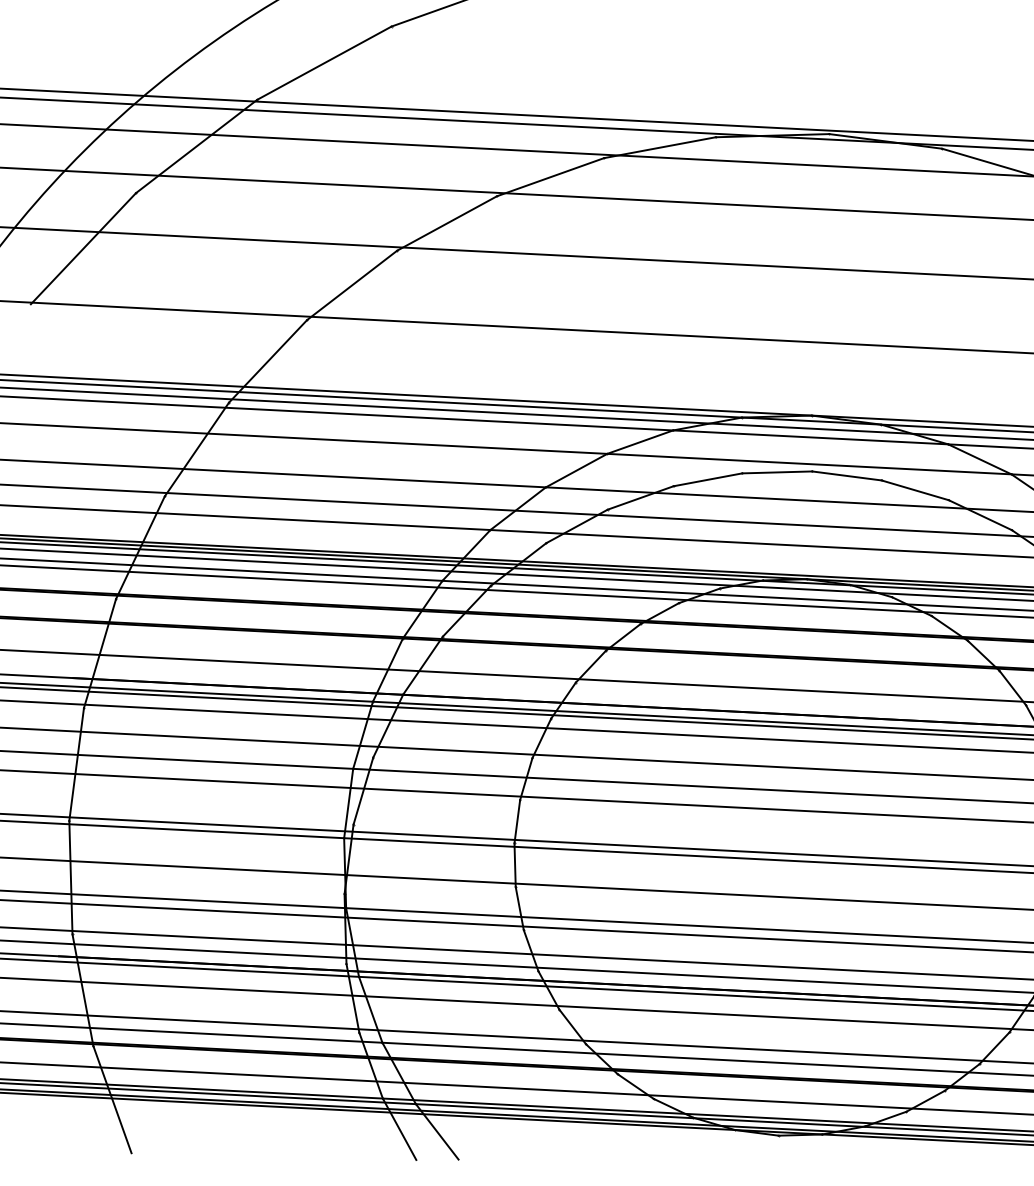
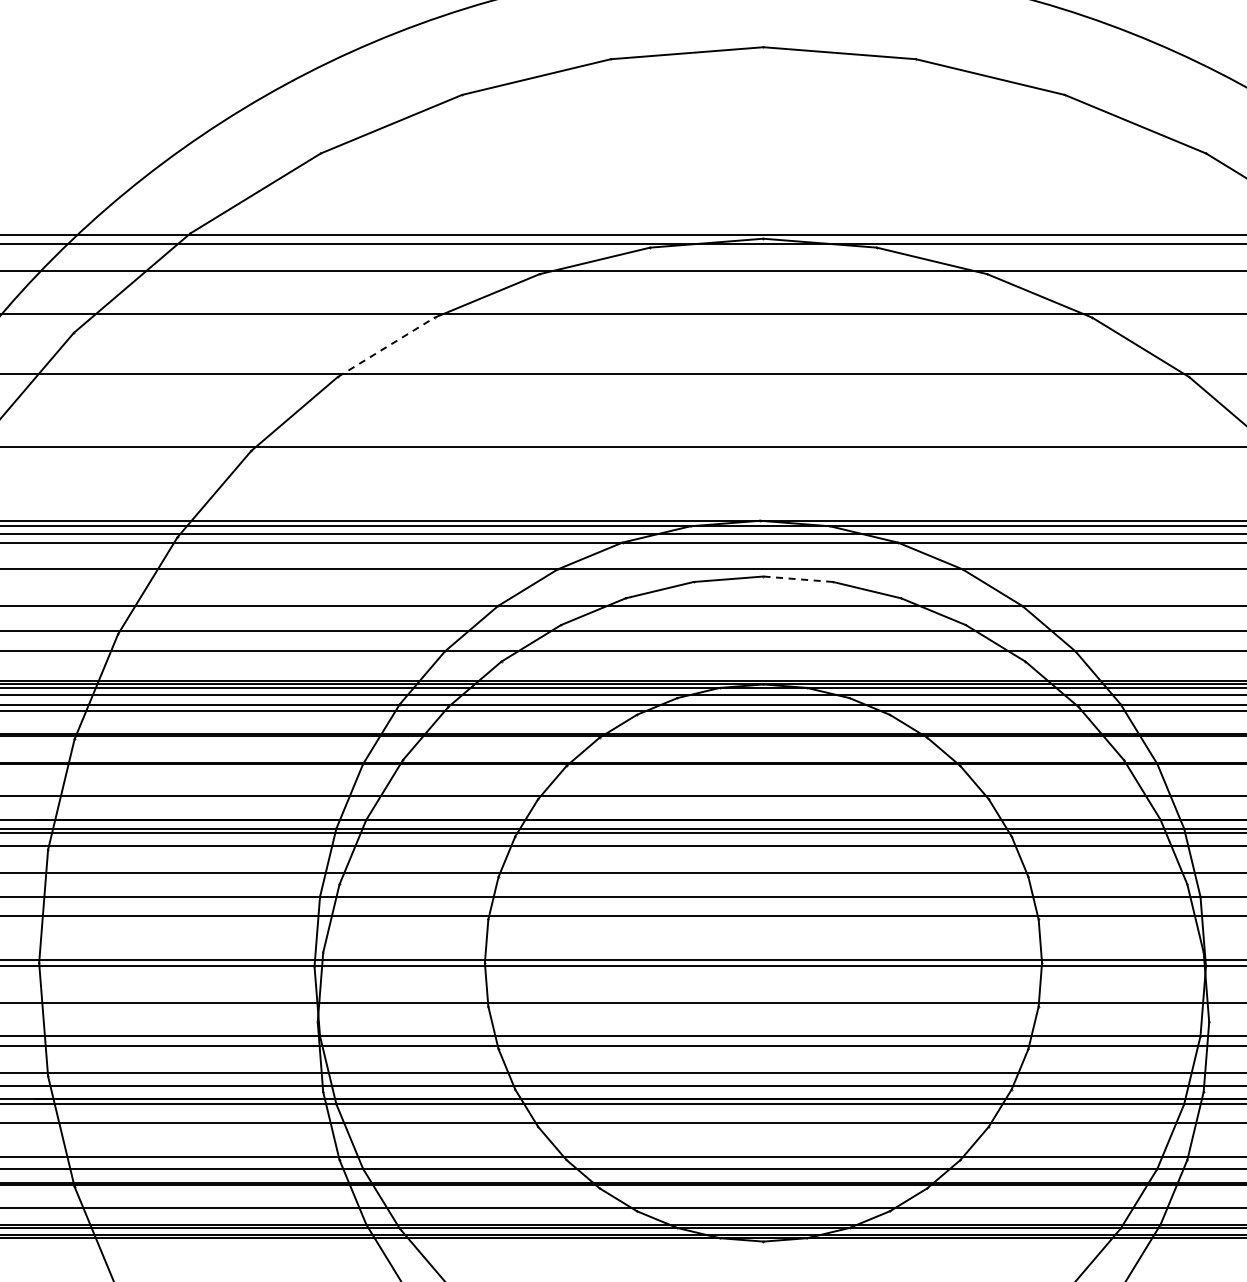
line: (447, 223) -> (386, 347), solid -> dashed
line: (847, 476) -> (798, 579), solid -> dashed

